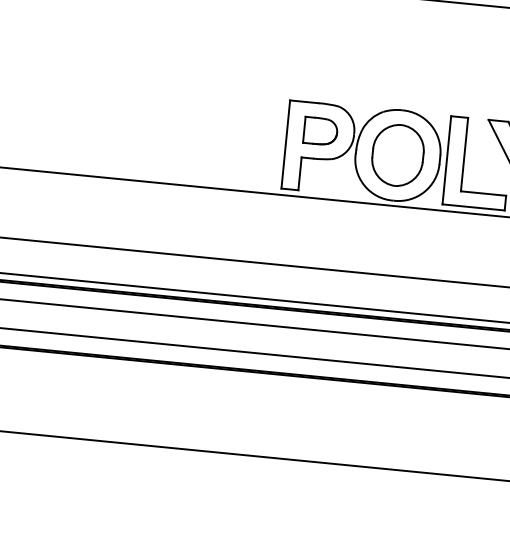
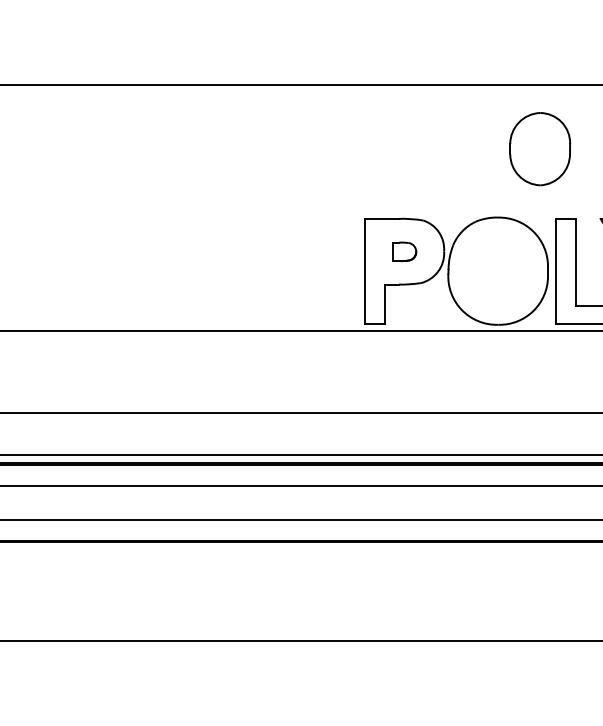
part: (320, 131) -> (404, 251), size x0.6
part: (398, 155) -> (540, 149), moved

